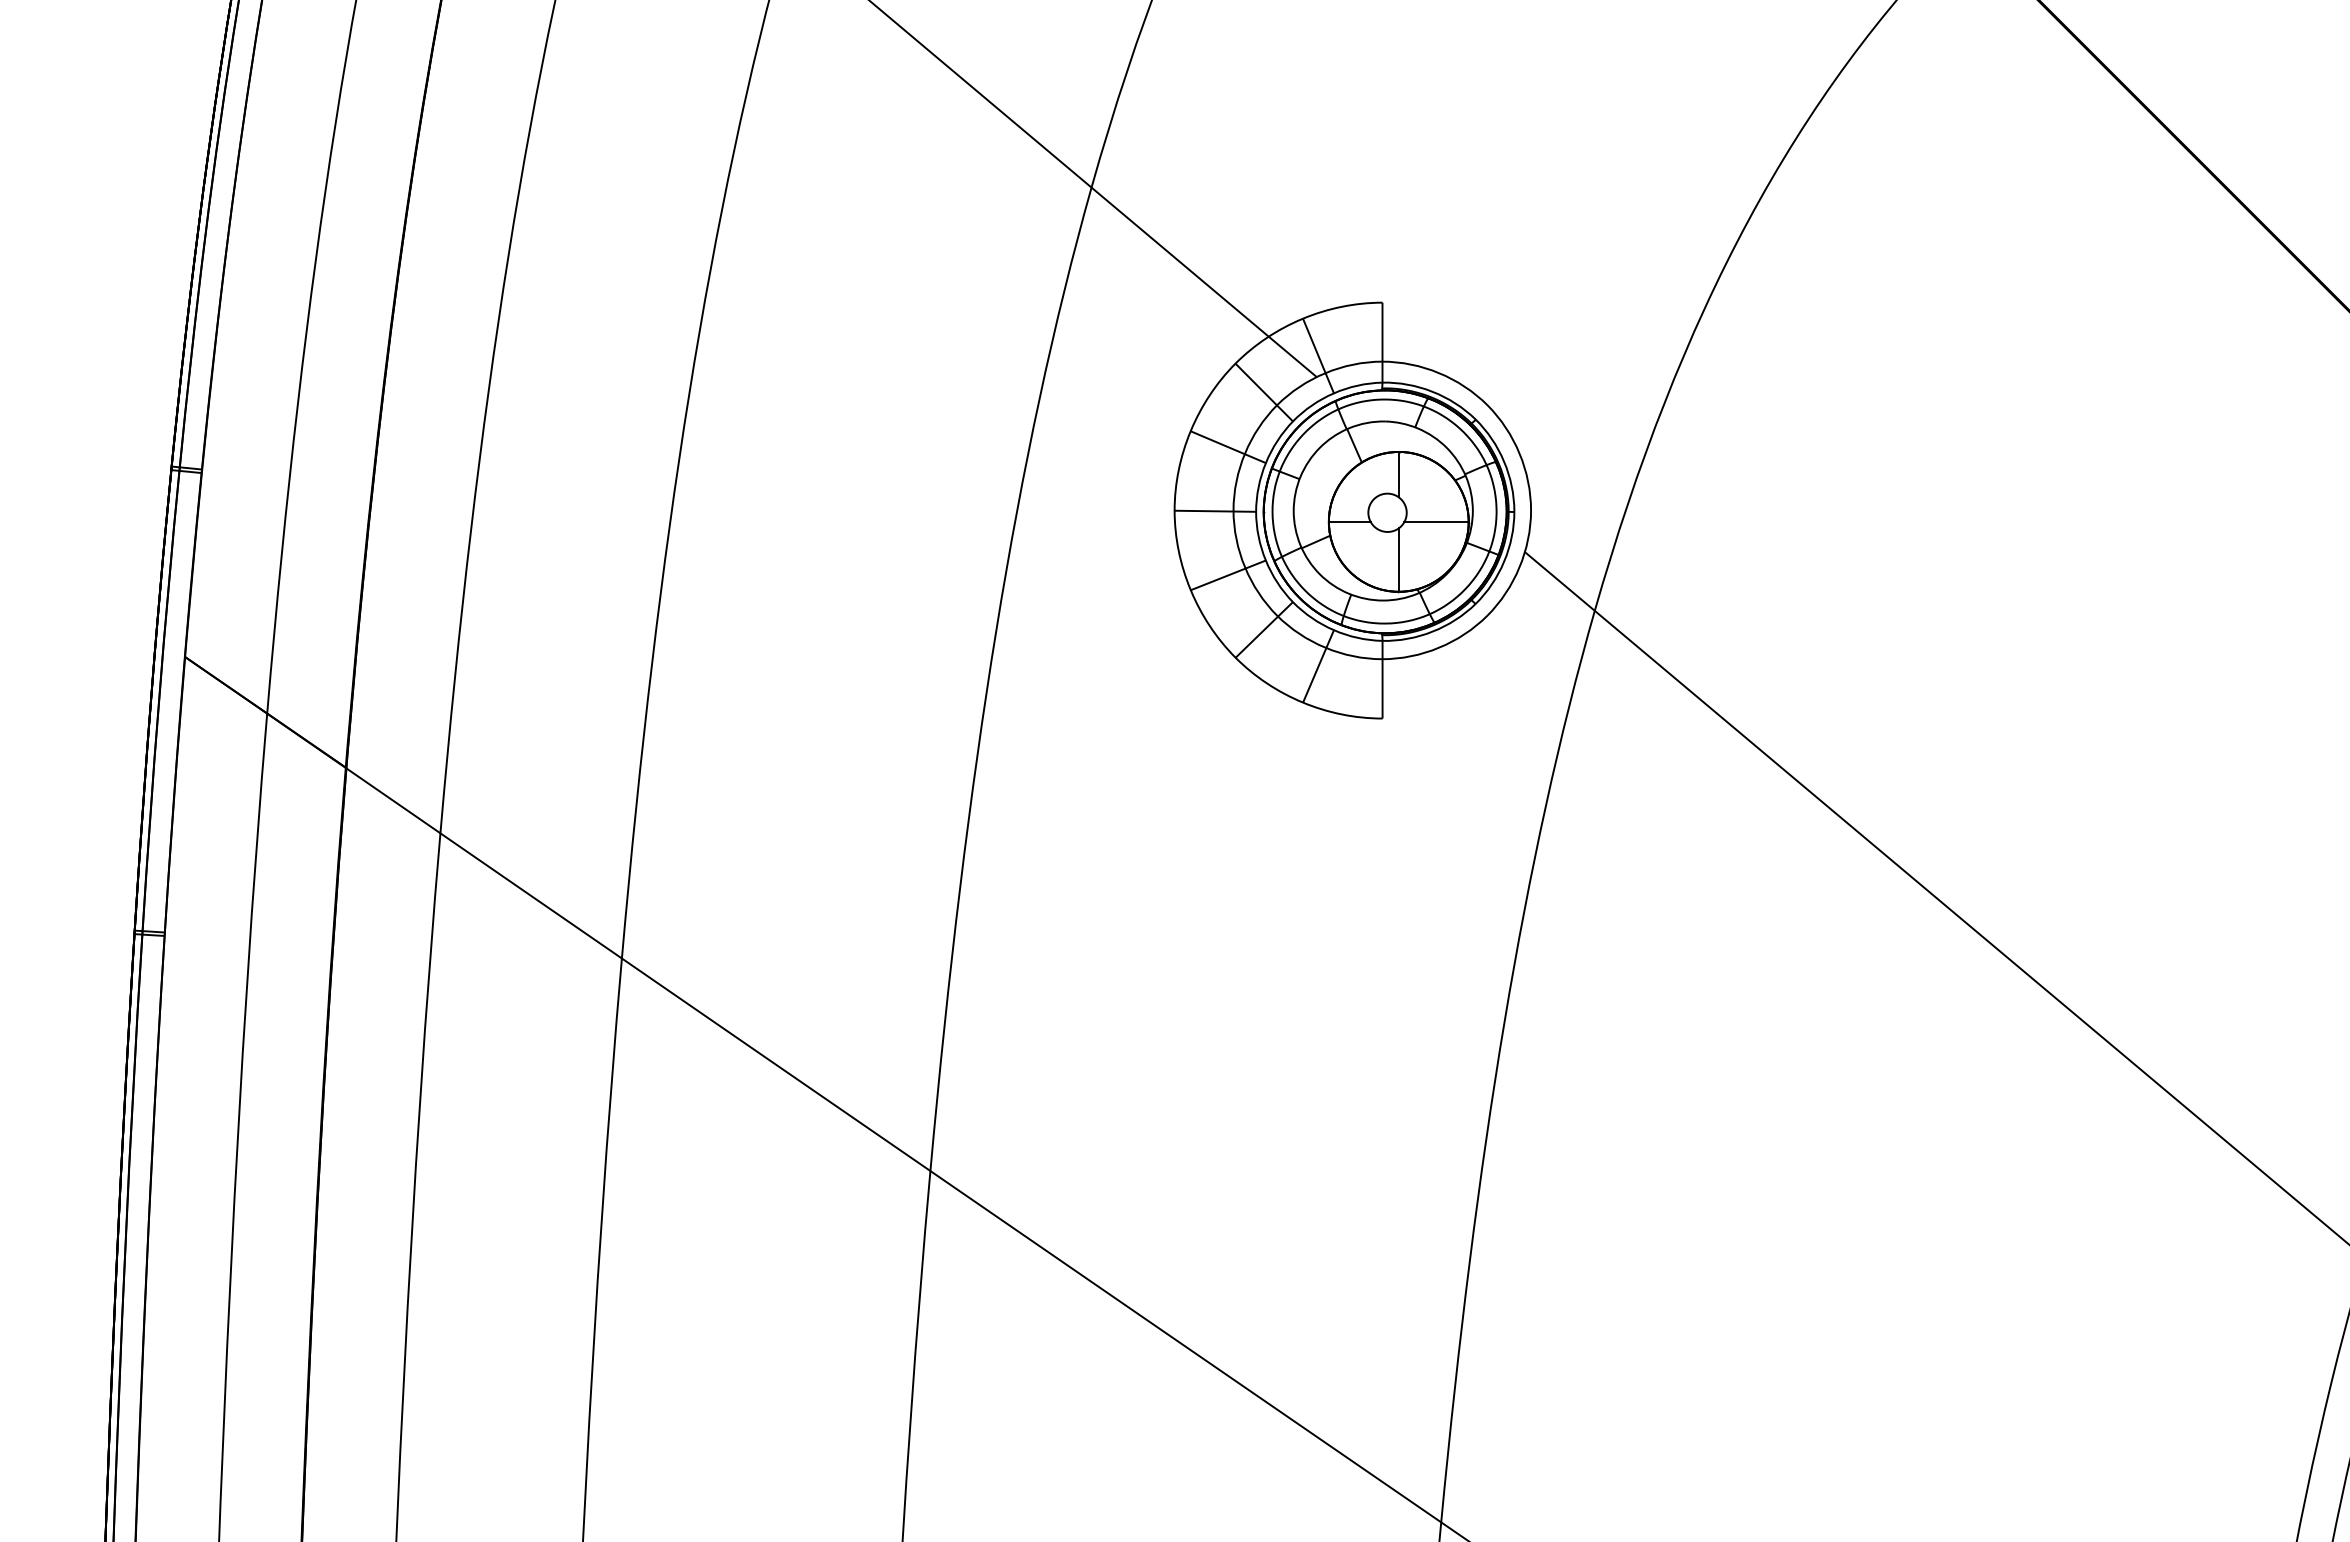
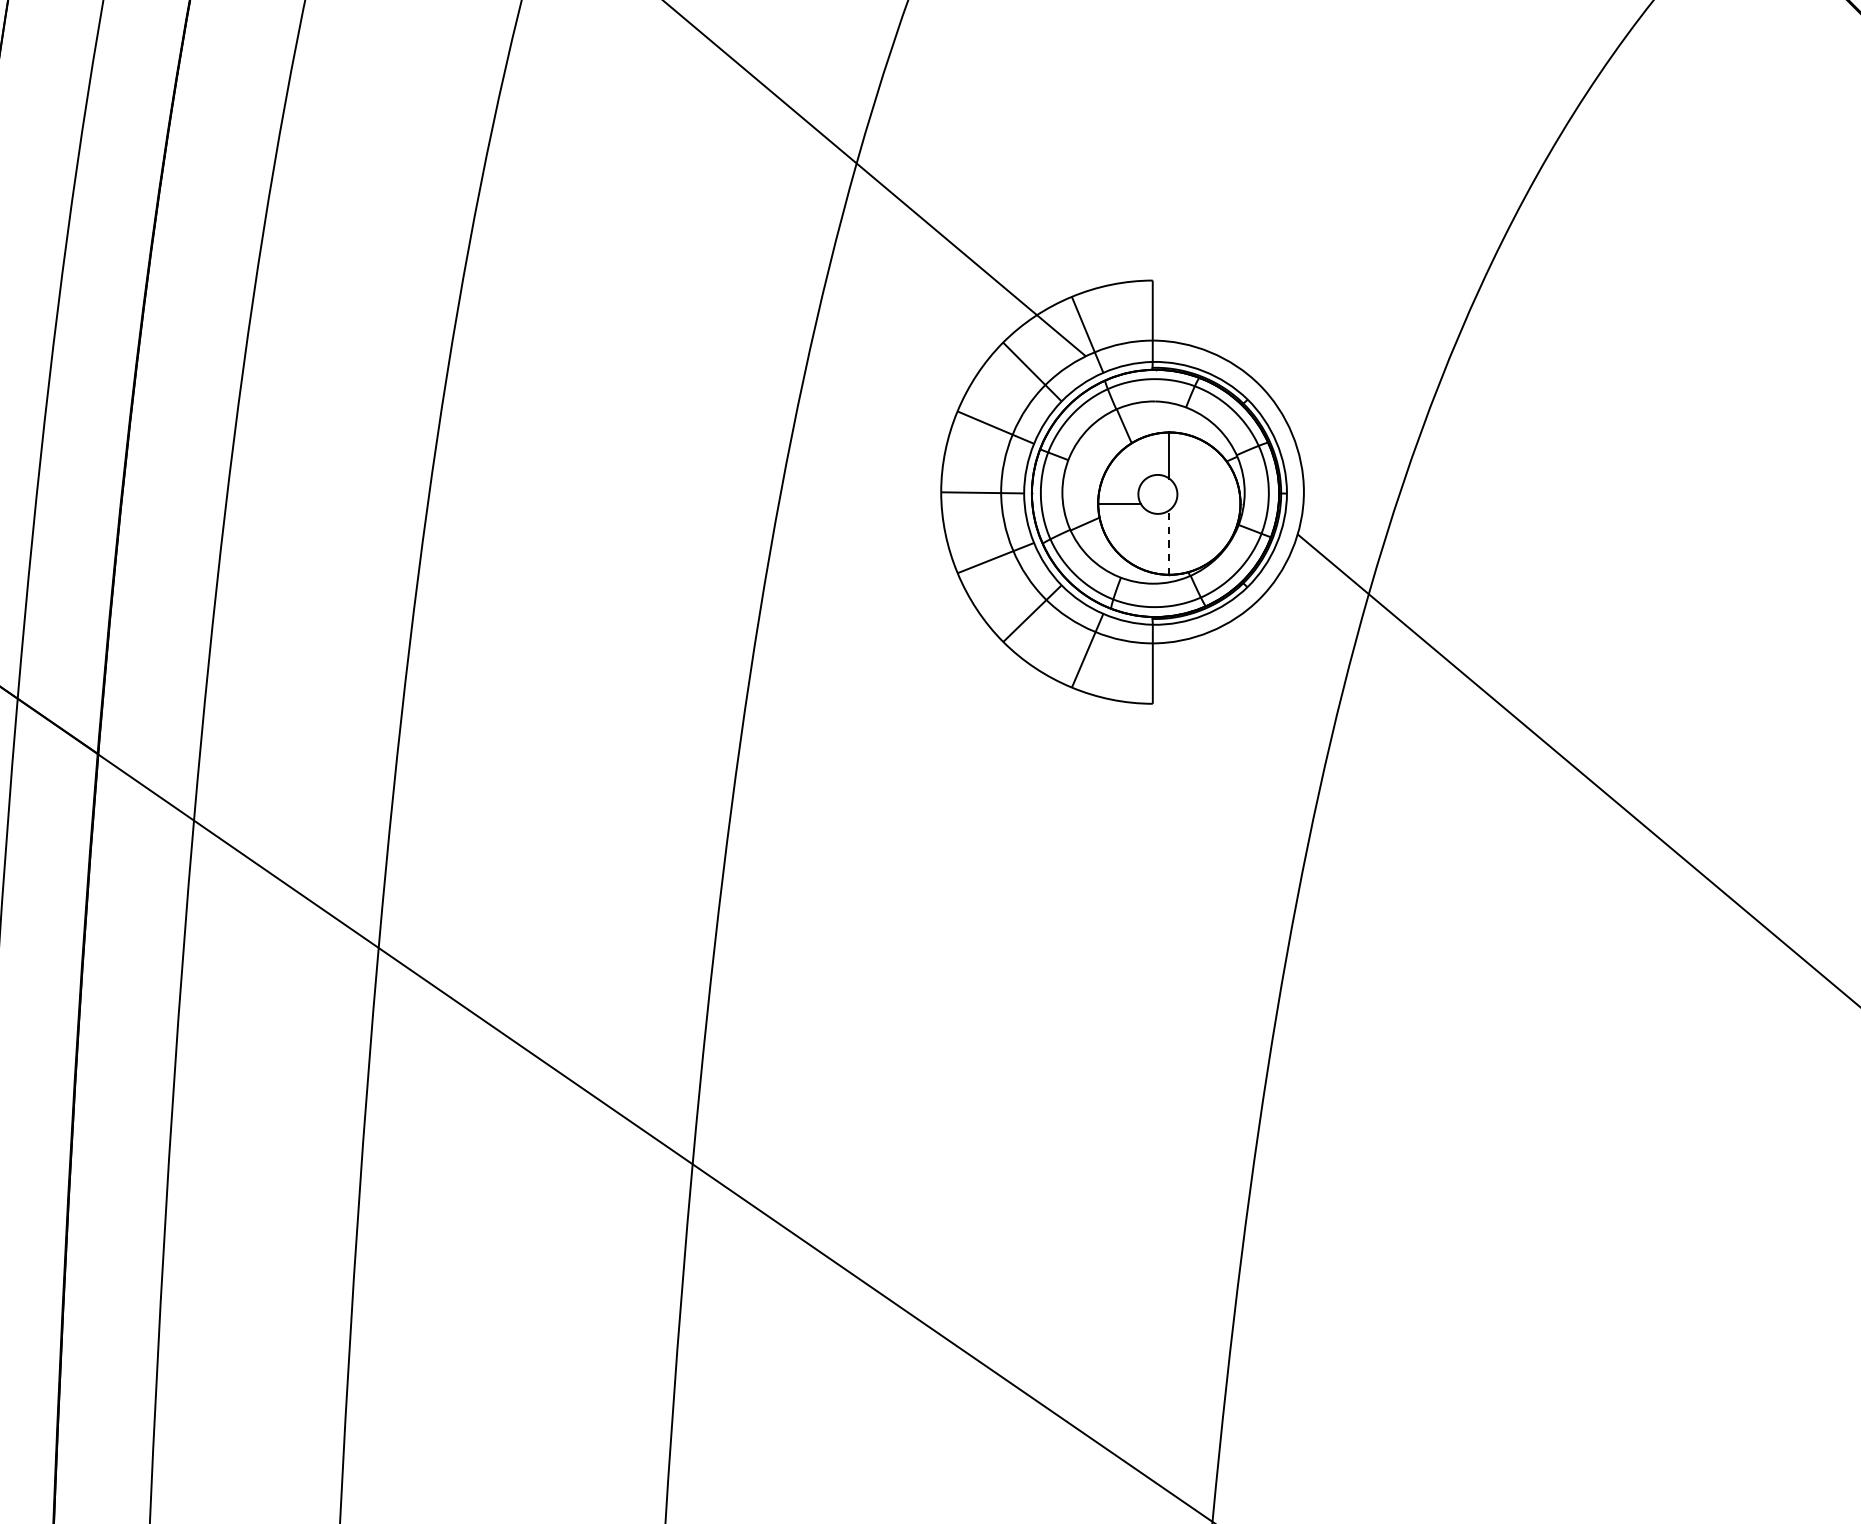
line: (1436, 521) -> (1207, 503), removed
line: (1398, 560) -> (1169, 542), solid -> dashed

